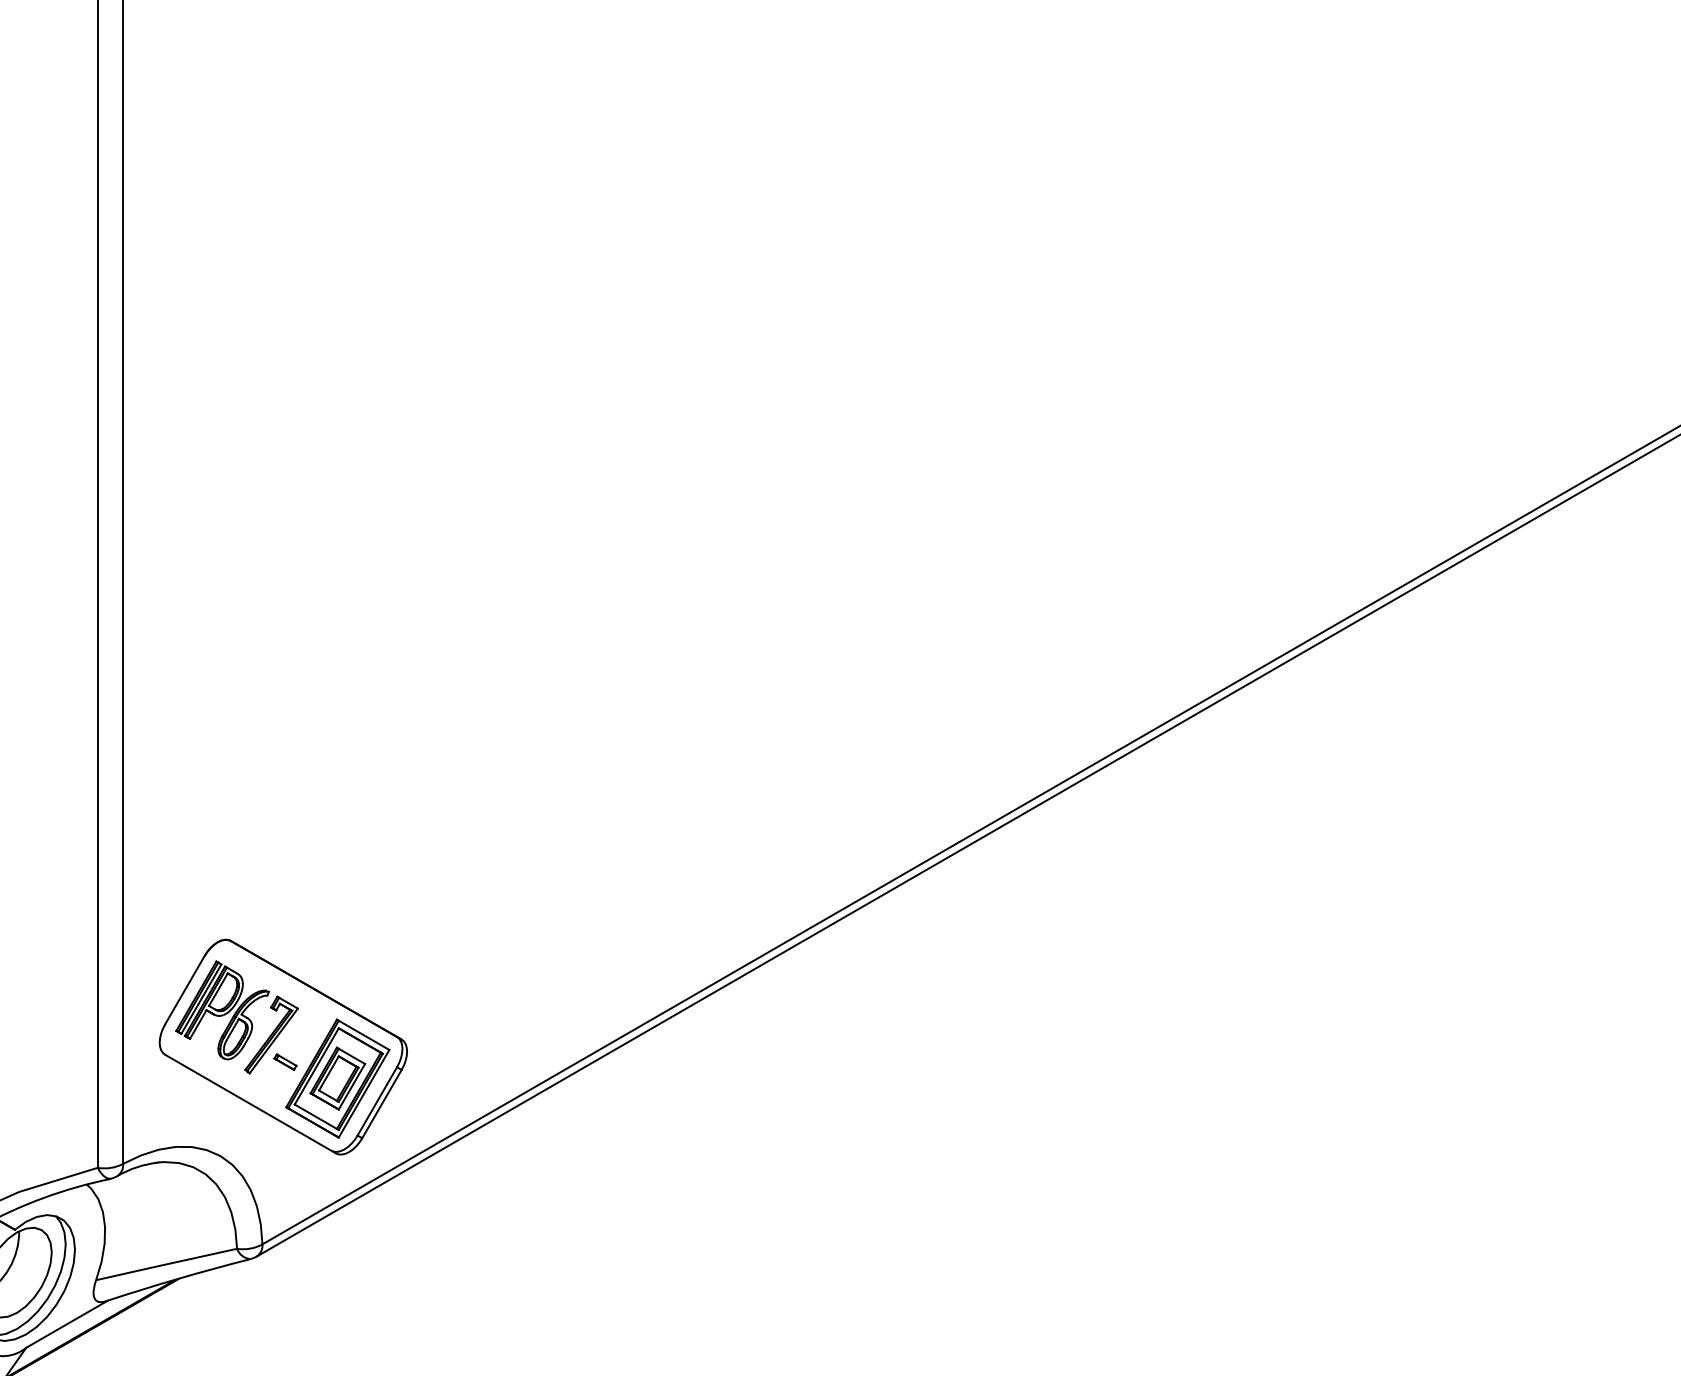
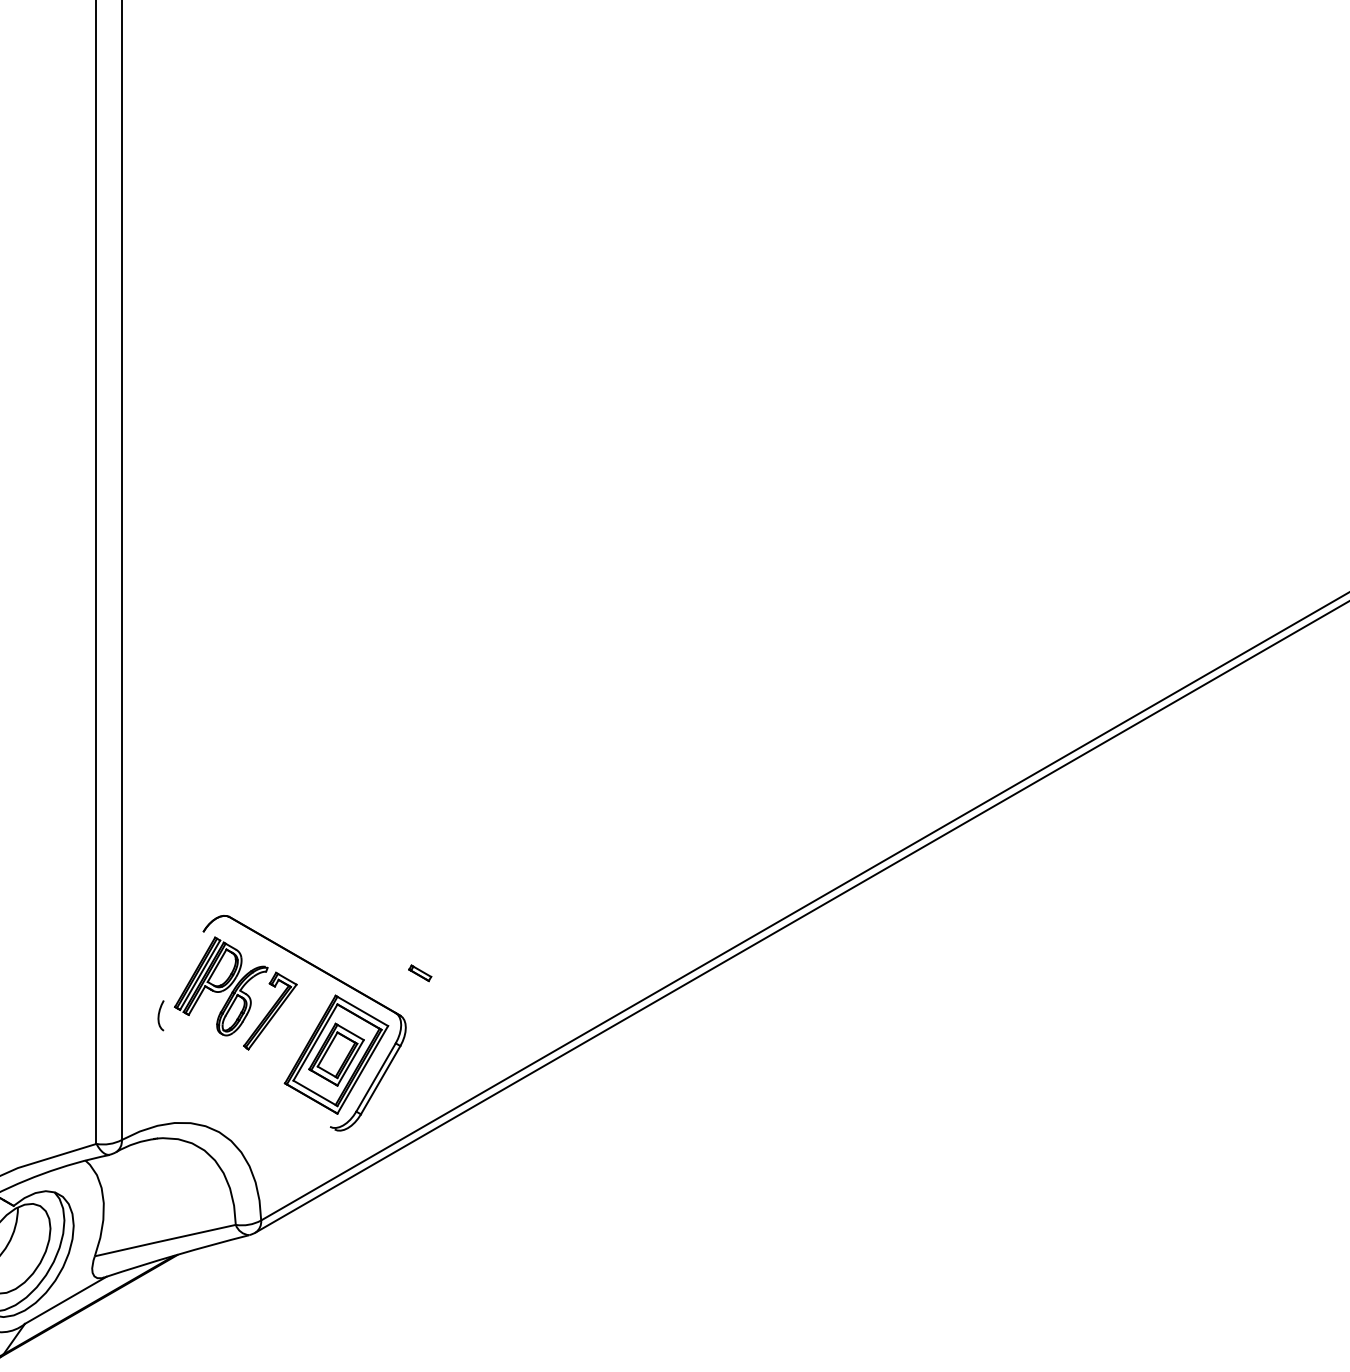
line: (184, 990) -> (183, 966), removed
part: (285, 1061) -> (420, 972), moved
line: (250, 1103) -> (249, 1079), removed

